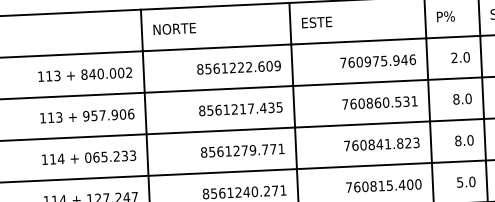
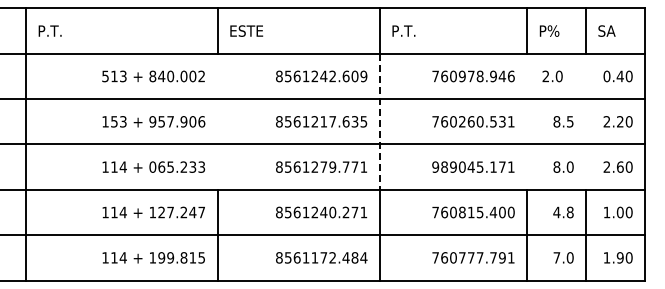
text: (317, 21) -> (409, 30), ESTE -> P.T.
text: (174, 28) -> (253, 30), NORTE -> ESTE
text: (460, 57) -> (552, 76), moved
text: (383, 61) -> (479, 76), 760975.946 -> 760978.946
text: (240, 67) -> (323, 76), 8561222.609 -> 8561242.609
text: (41, 76) -> (105, 76), 113 -> 513
line: (483, 97) -> (586, 121), removed
text: (467, 98) -> (569, 121), 8.0 -> 8.5
line: (429, 100) -> (527, 121), removed
text: (369, 103) -> (462, 121), 760860.531 -> 760260.531
text: (262, 107) -> (345, 121), 8561217.435 -> 8561217.635
line: (293, 107) -> (379, 122), solid -> dashed
line: (145, 113) -> (217, 121), removed
text: (51, 117) -> (114, 121), 113 -> 153
text: (381, 143) -> (473, 166), 760841.823 -> 989045.171
text: (466, 182) -> (563, 212), 5.0 -> 4.8

